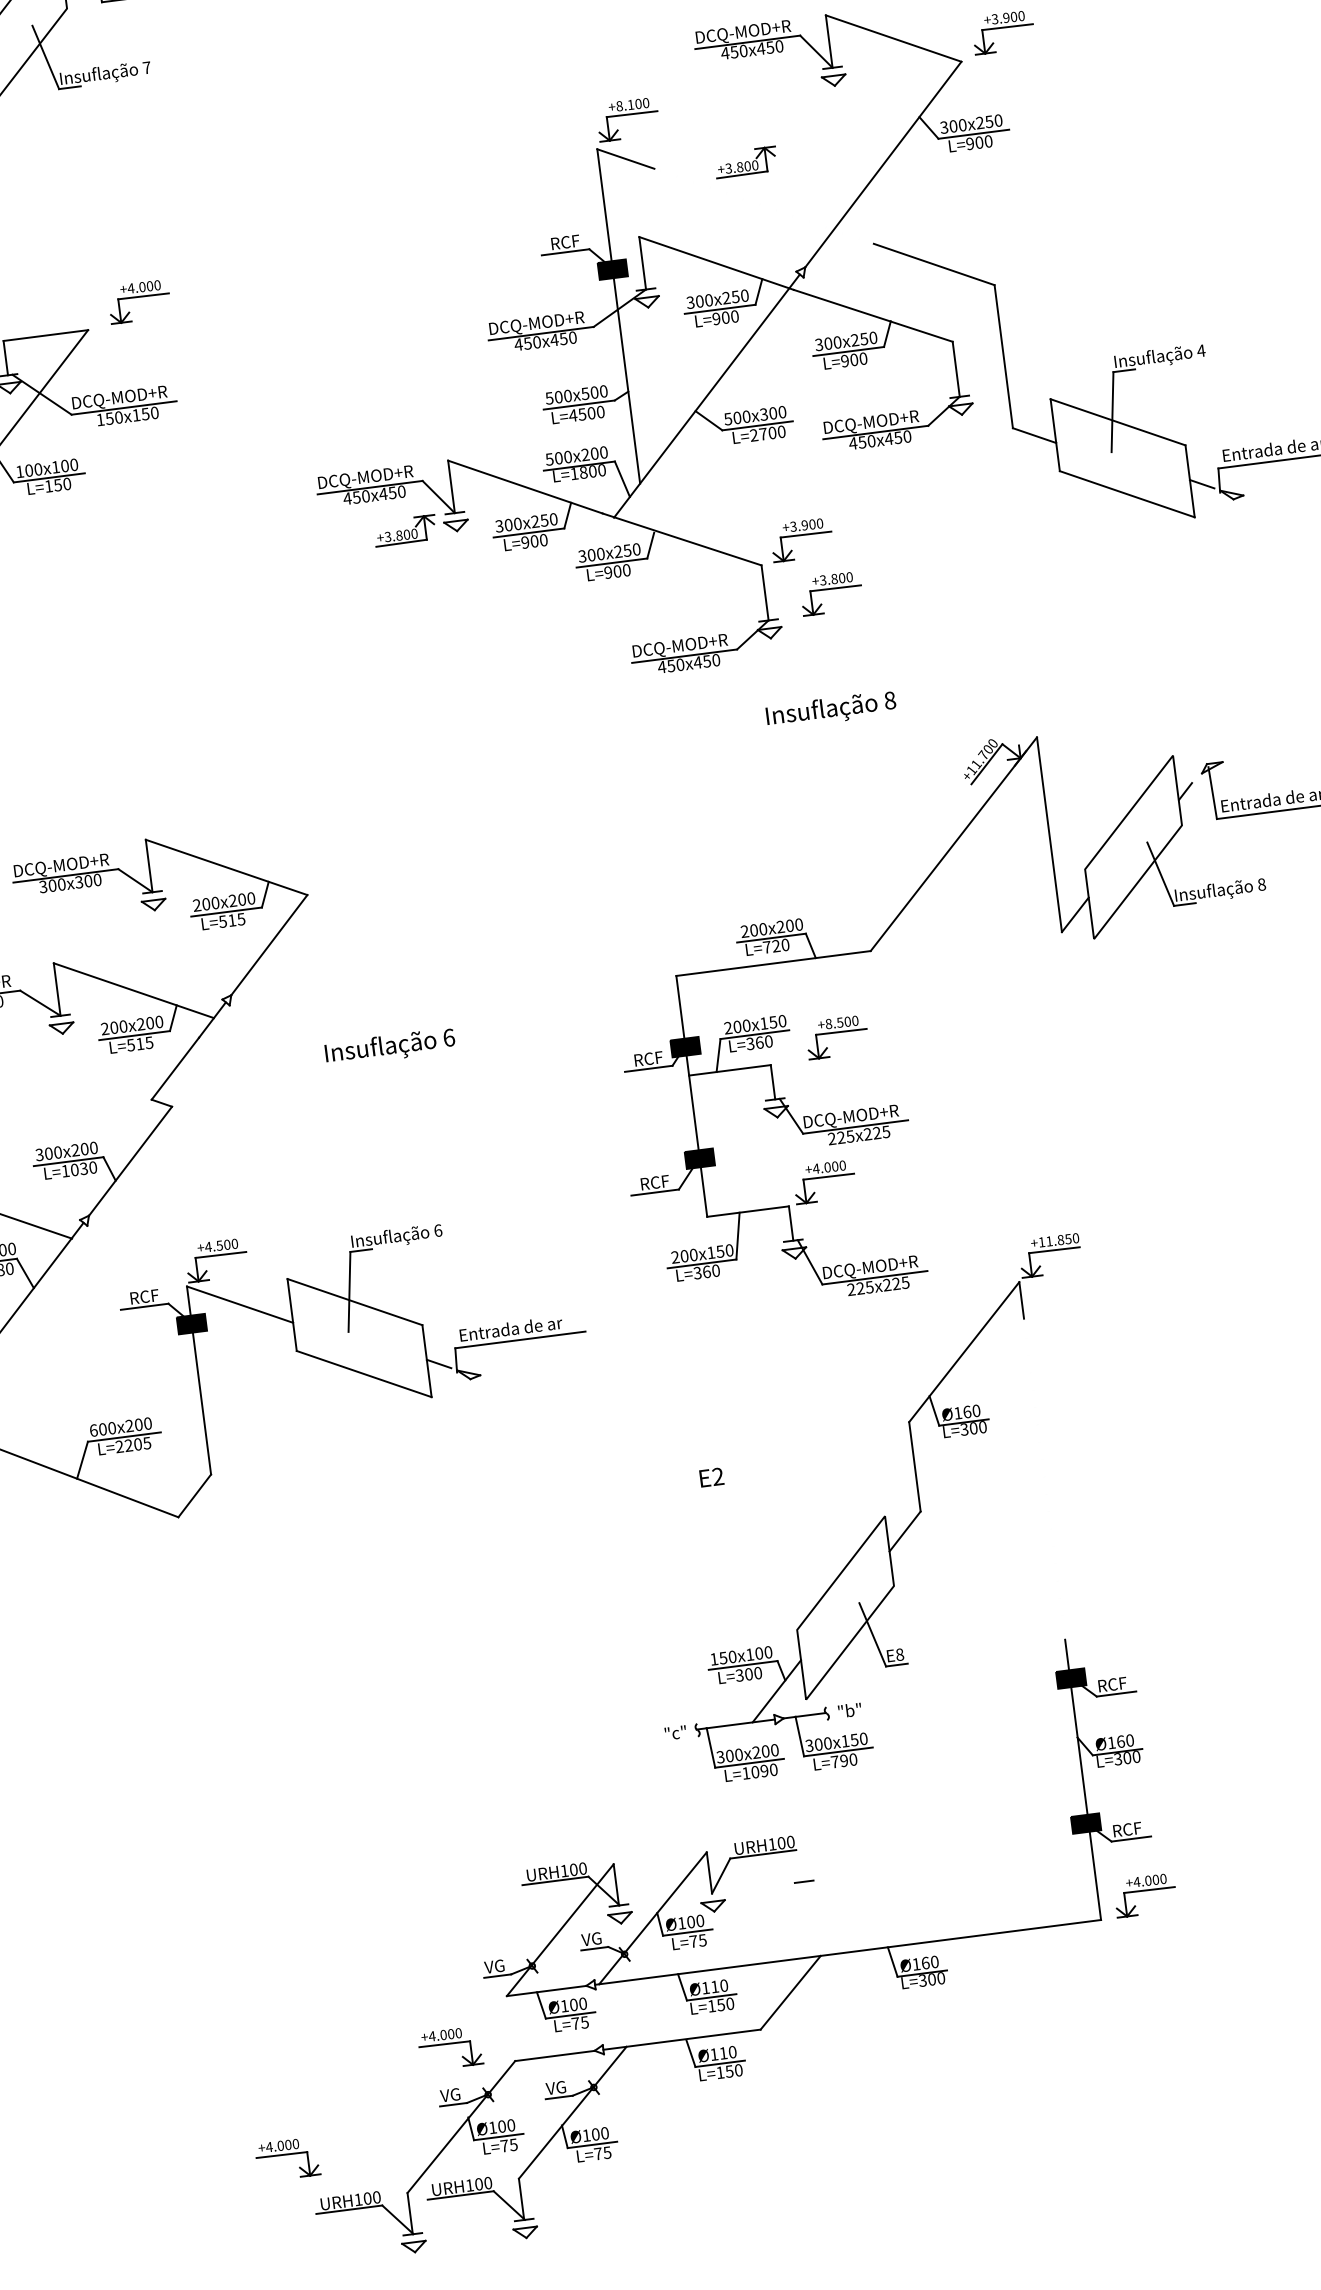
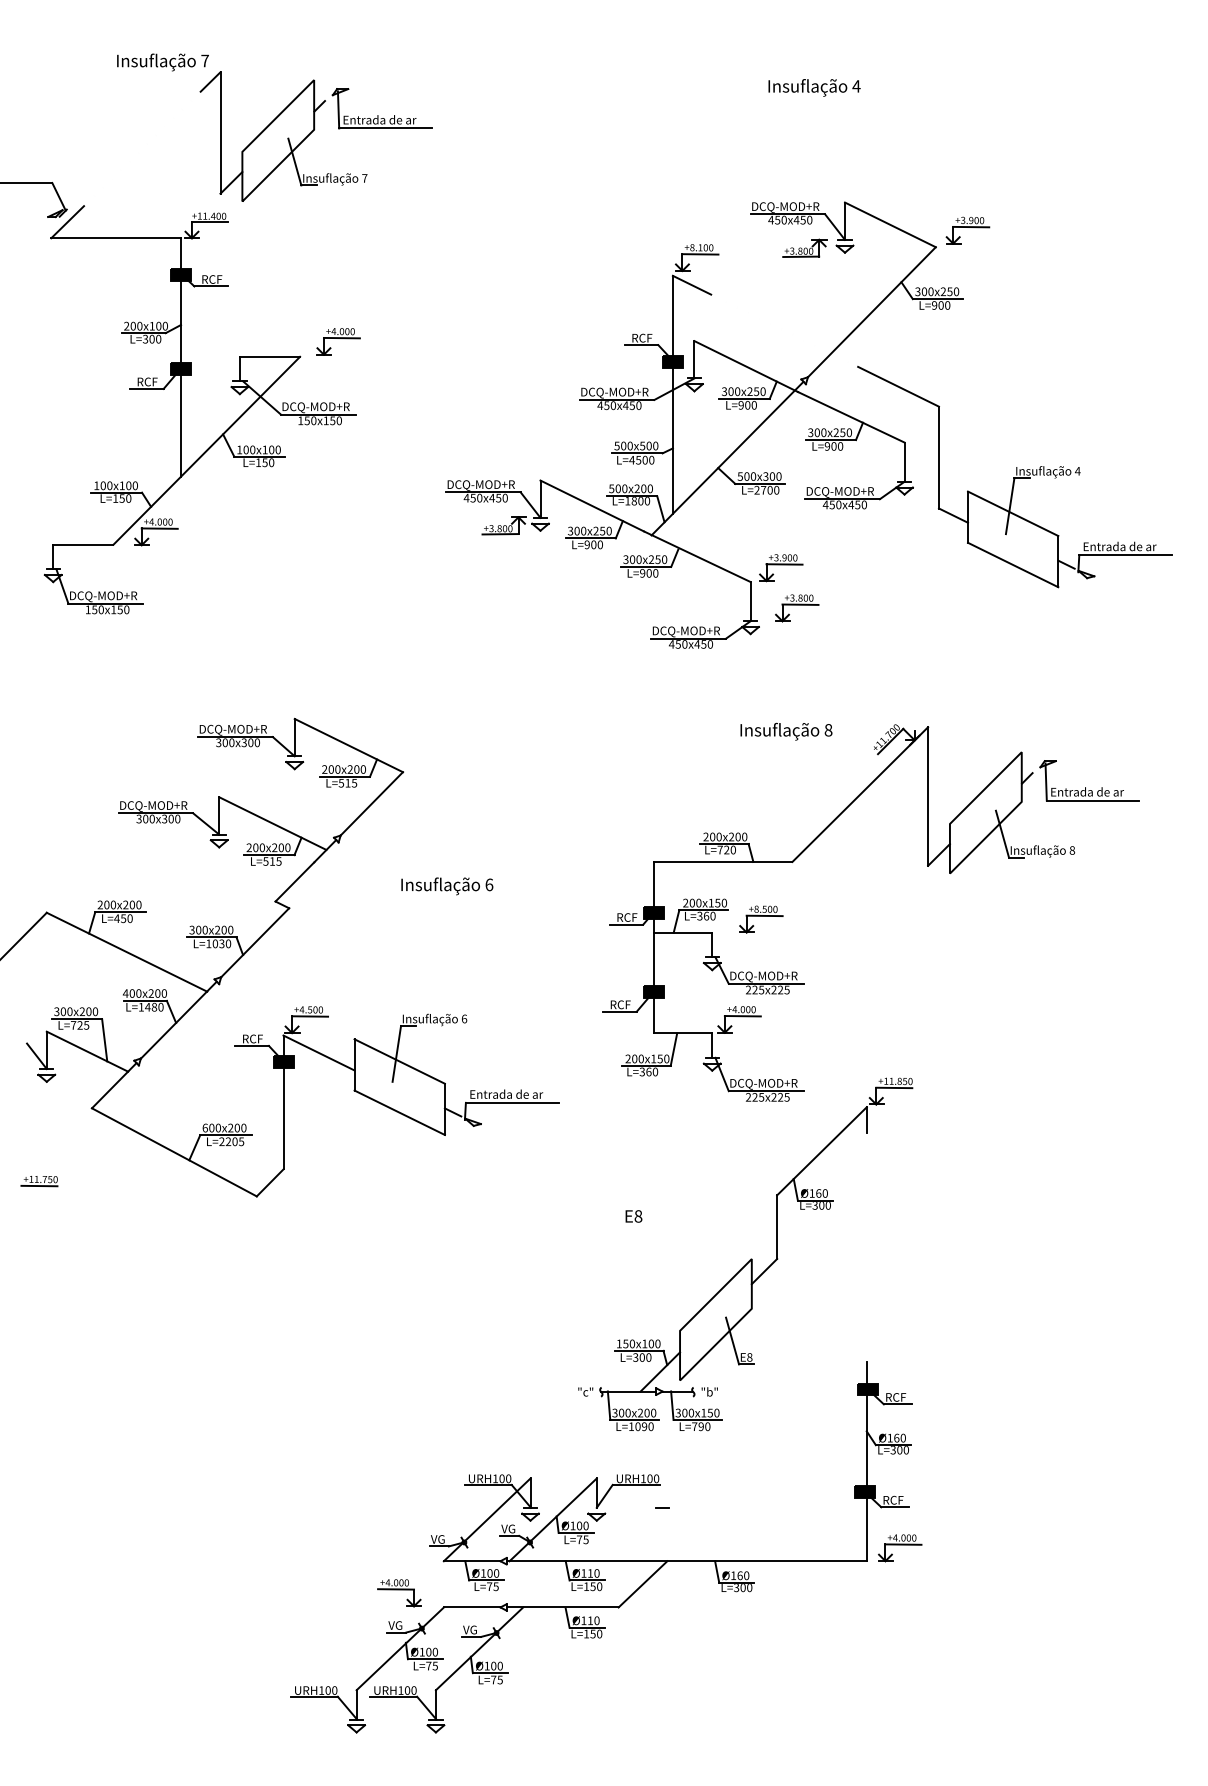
part: (745, 161) -> (804, 247), moved
text: (831, 709) -> (786, 731), moved
text: (718, 1476) -> (638, 1216), E2 -> E8
part: (287, 2160) -> (275, 1656), removed

